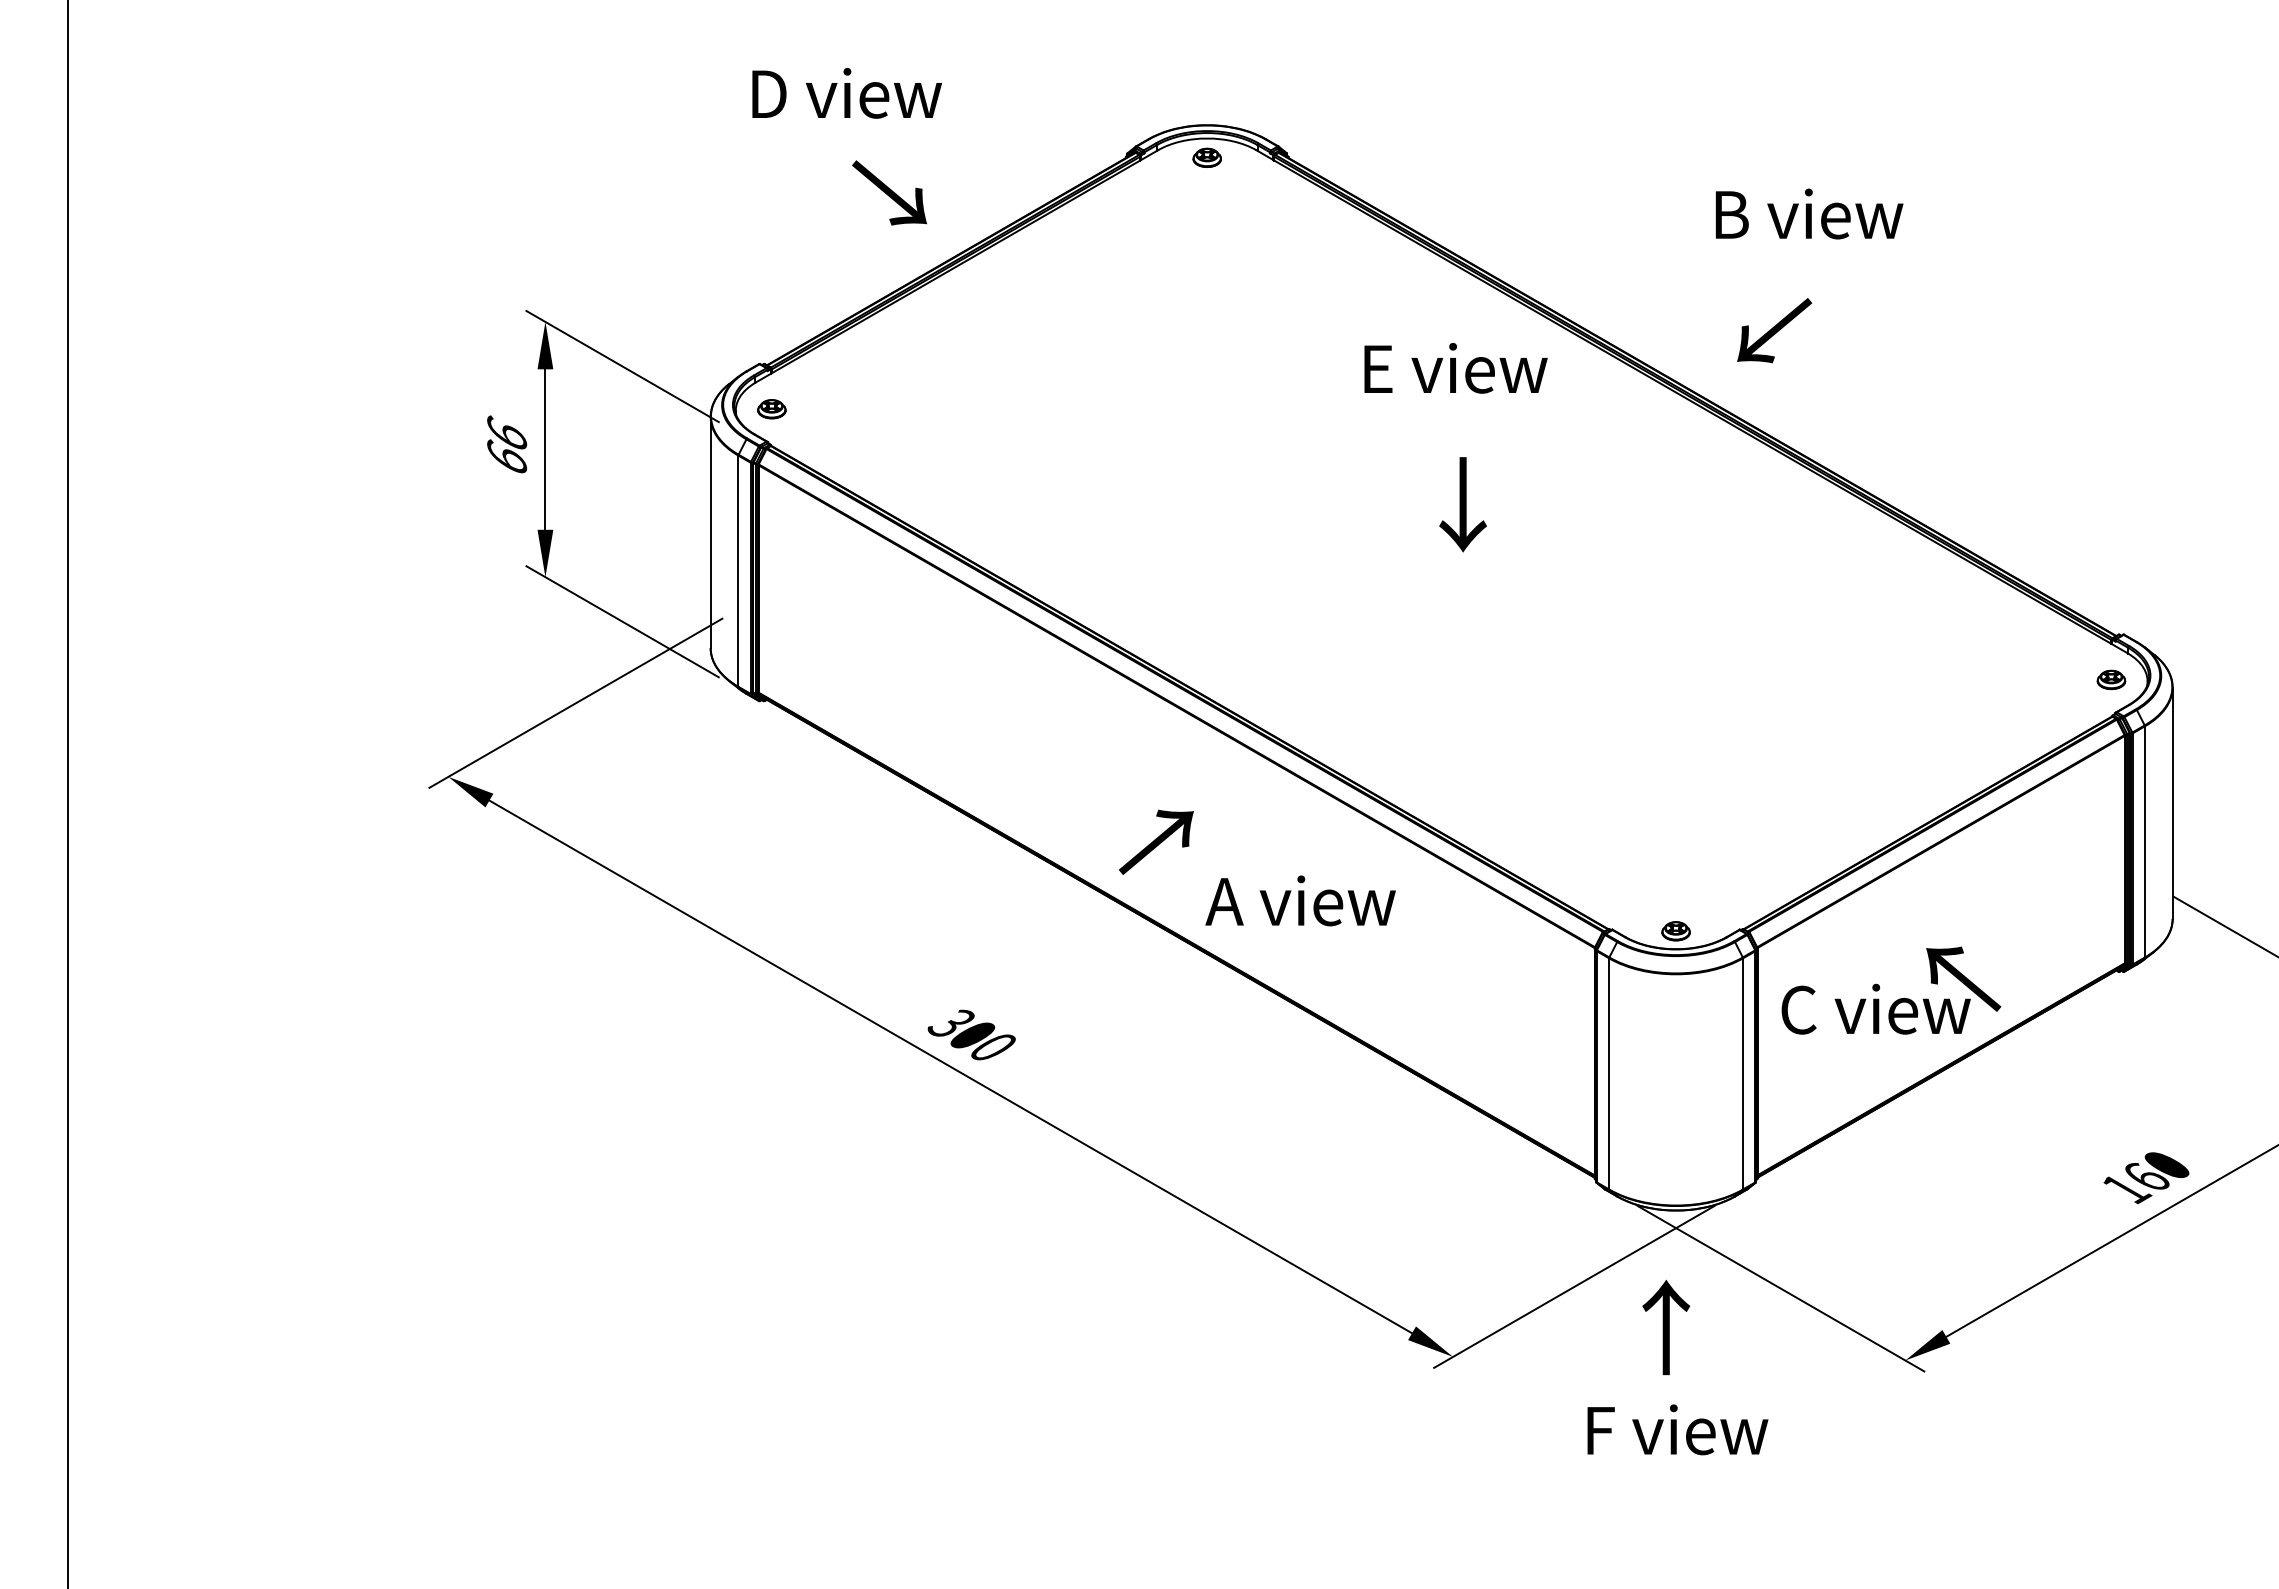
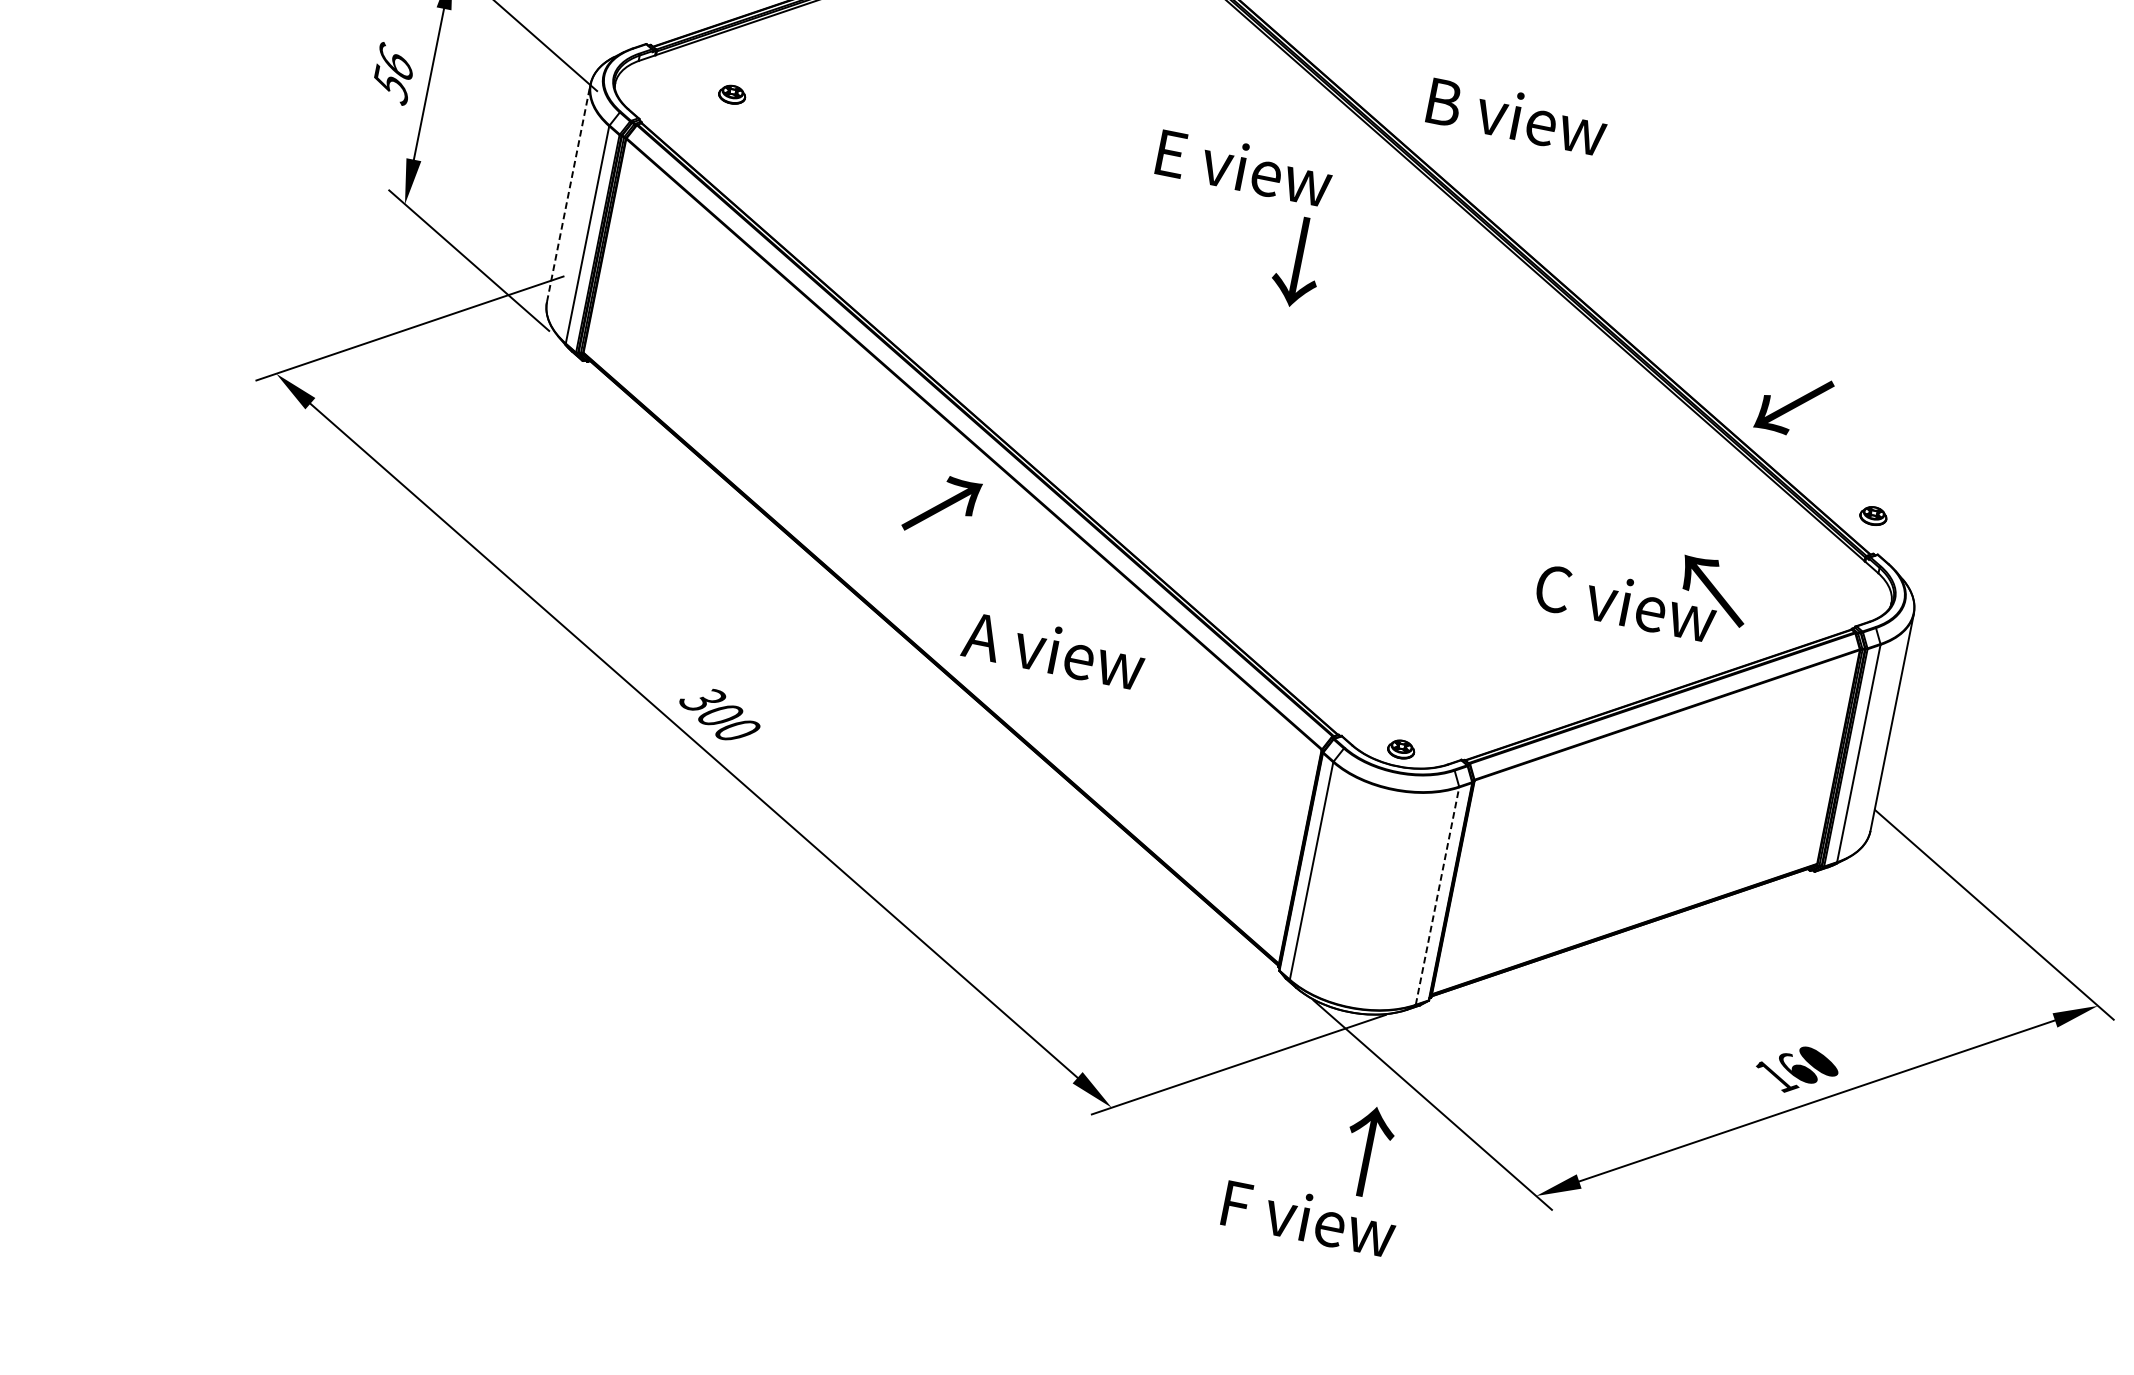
text: (1809, 213) -> (1517, 116), moved
text: (1774, 330) -> (1794, 404), moved
text: (1455, 368) -> (1244, 167), moved
part: (771, 409) -> (731, 94), moved
text: (507, 458) -> (391, 85), 66 -> 56
text: (1462, 504) -> (1297, 261), moved
line: (710, 532) -> (568, 193), solid -> dashed
part: (2111, 679) -> (1873, 515), moved
text: (1156, 841) -> (942, 505), moved
text: (1891, 990) -> (1644, 588), moved
line: (1743, 1073) -> (1437, 895), solid -> dashed
text: (1665, 1327) -> (1367, 1151), moved

